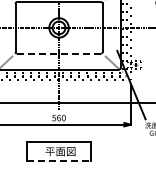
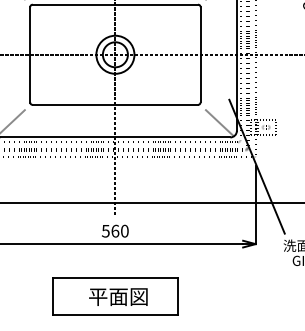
line: (58, 53) -> (114, 104), dashed -> solid
line: (59, 161) -> (116, 316), dashed -> solid

